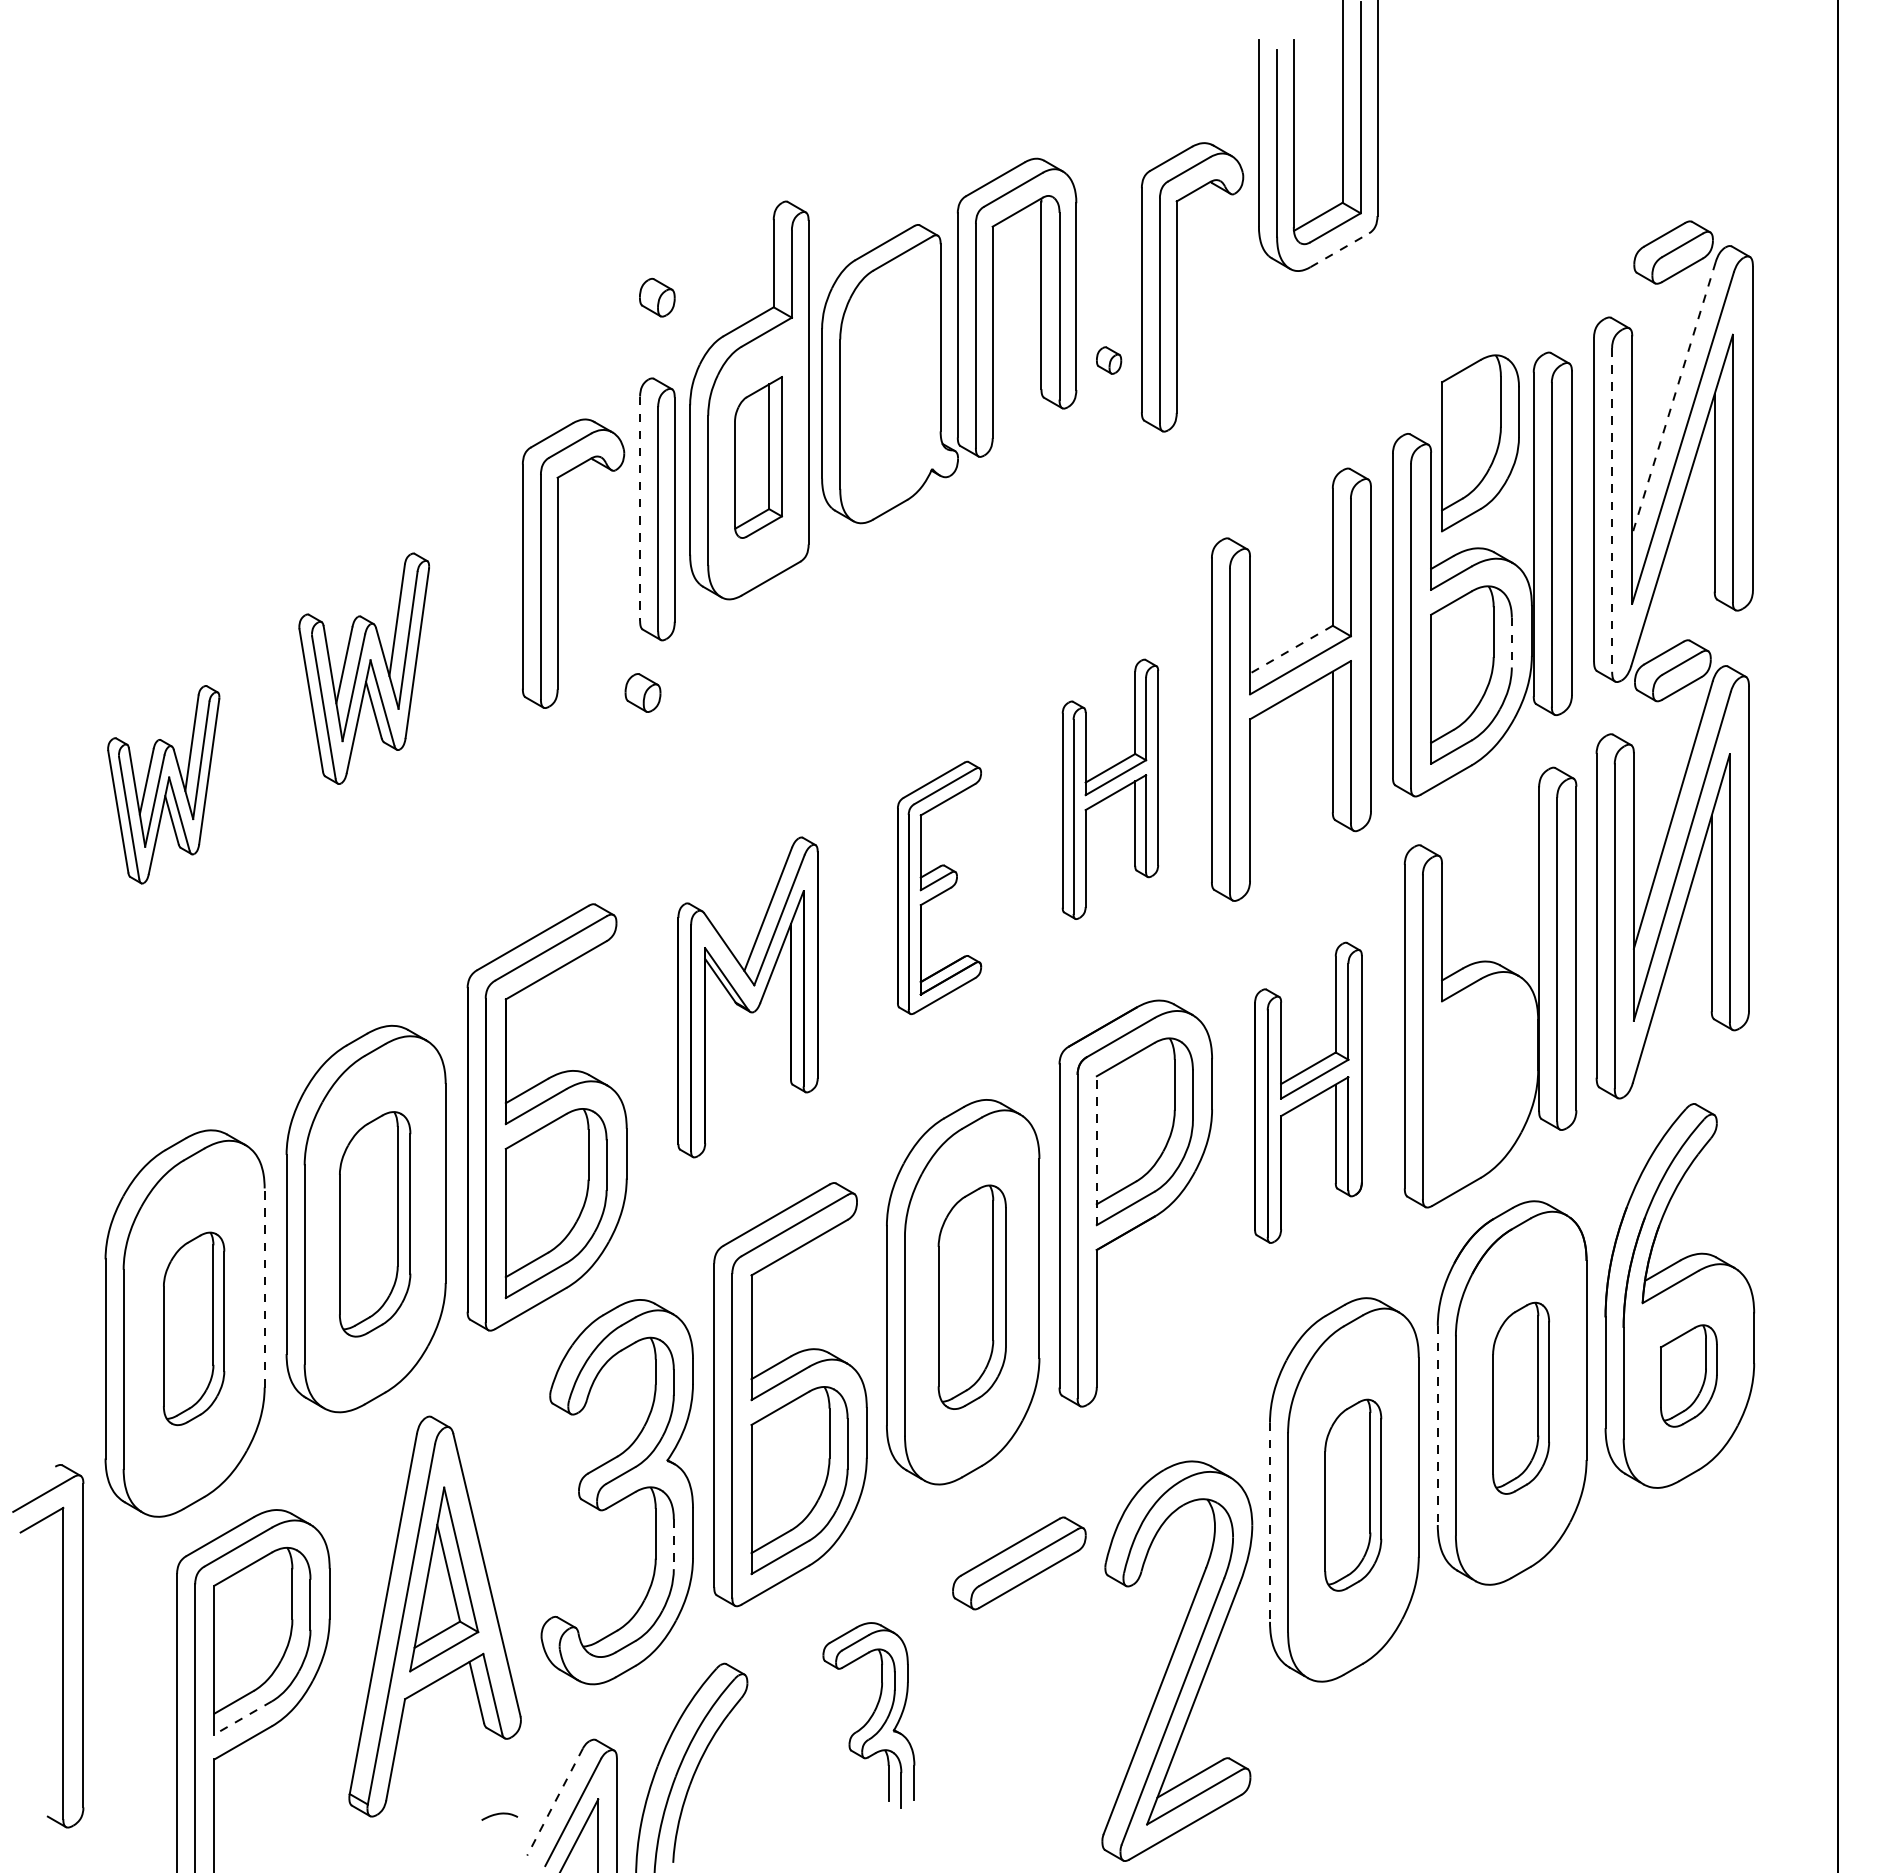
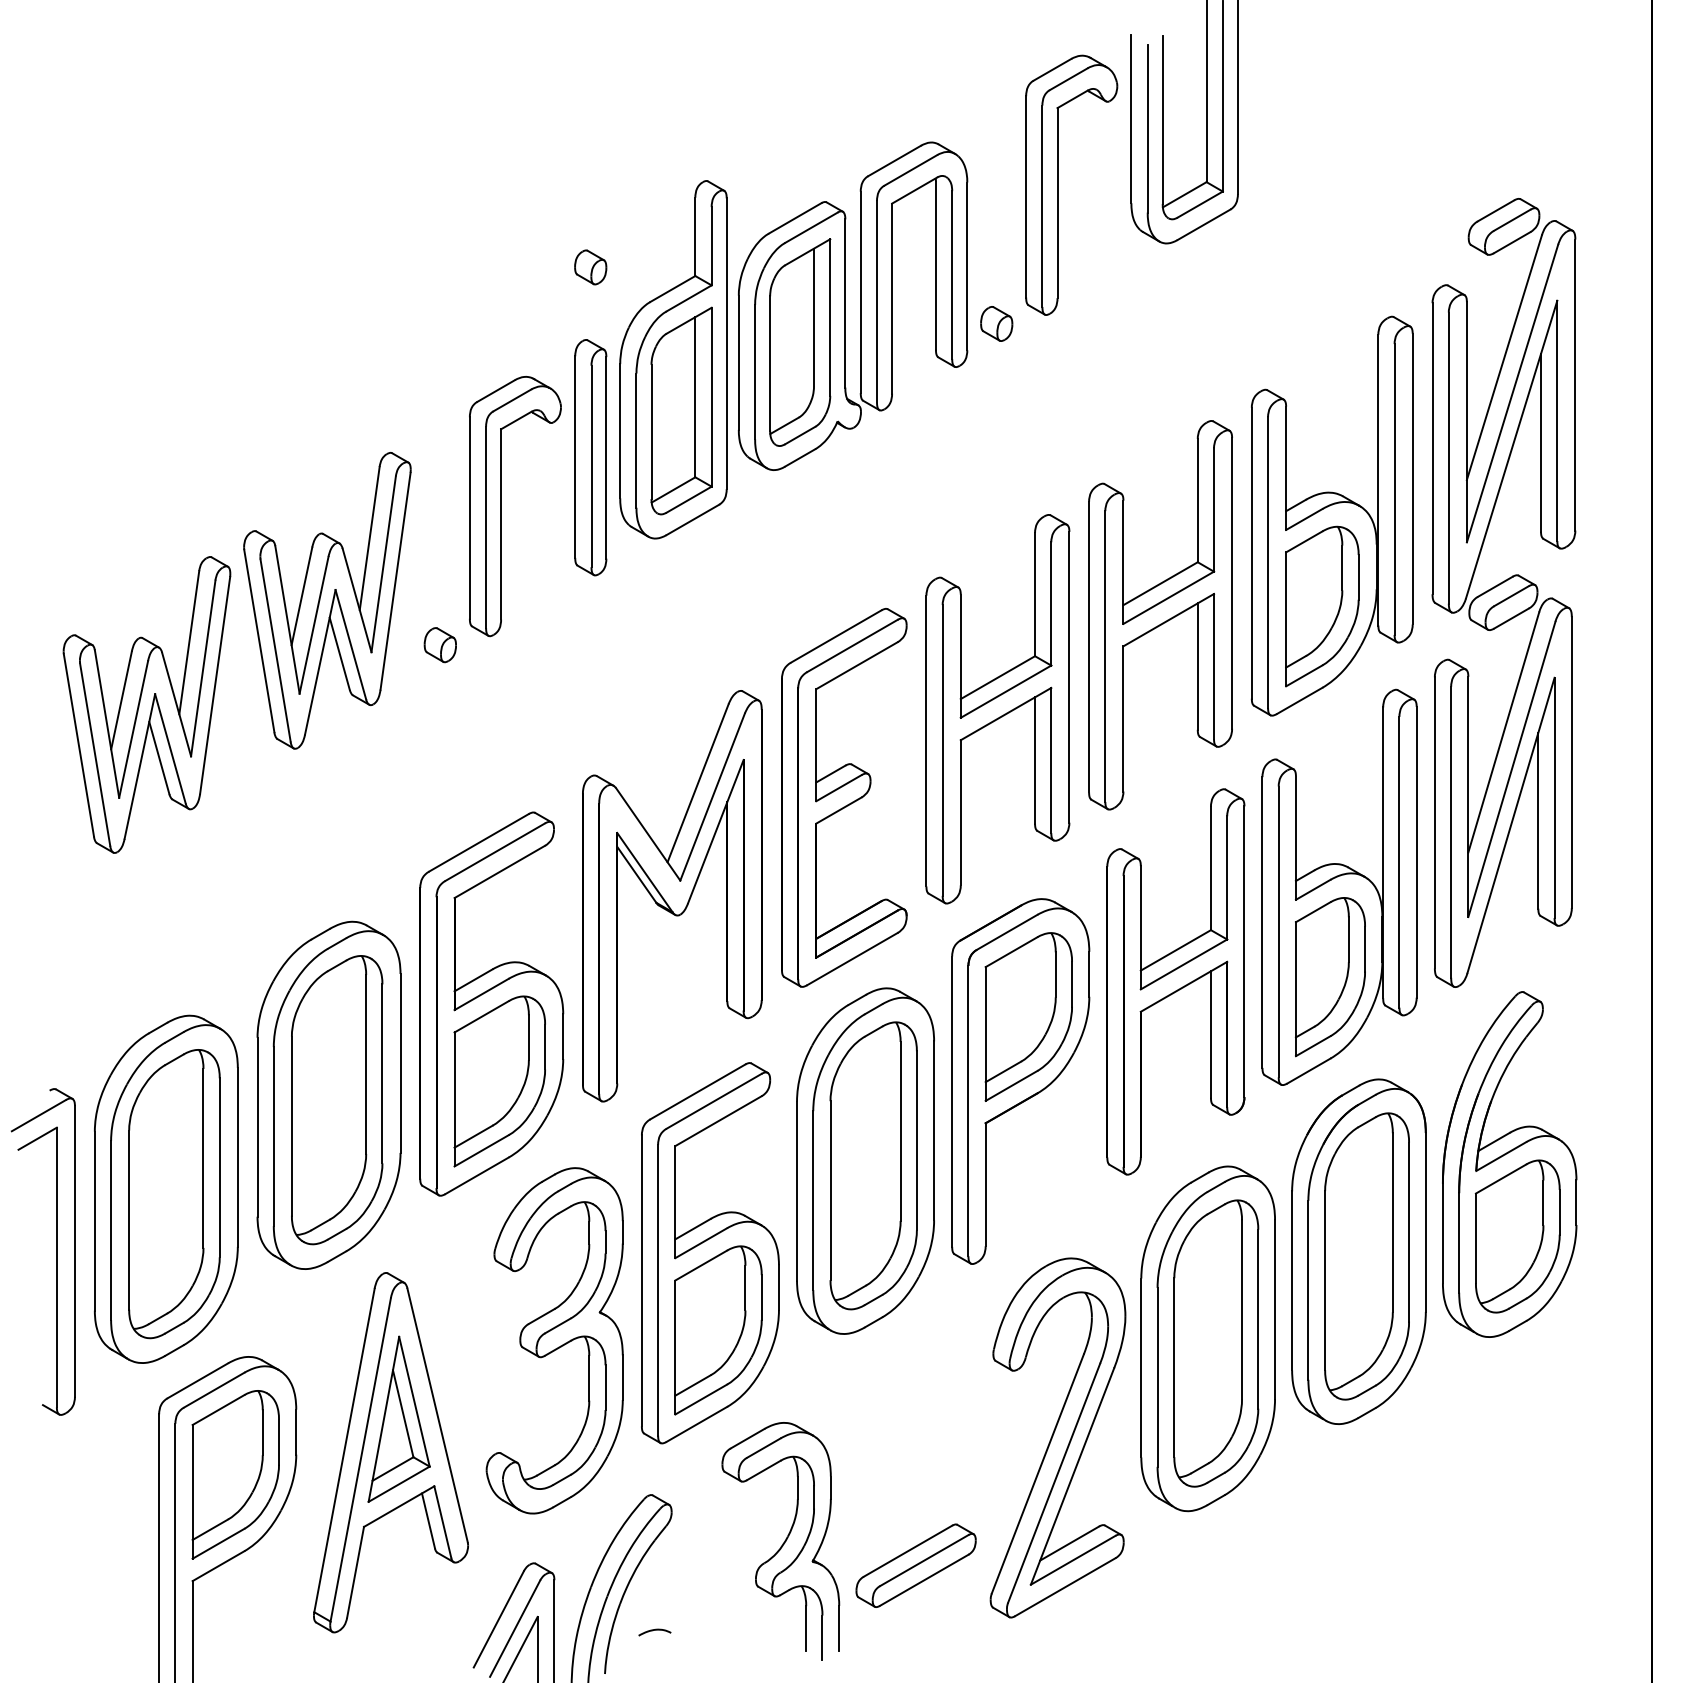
line: (1339, 250) -> (1203, 224), dashed -> solid
part: (1177, 287) -> (1058, 185), moved
part: (1108, 360) -> (996, 323), size x1.43
part: (890, 381) -> (800, 342), added
line: (1673, 398) -> (1503, 357), dashed -> solid
part: (1480, 443) -> (1330, 977), moved
part: (758, 457) -> (681, 411), size x1.43
line: (640, 509) -> (575, 457), dashed -> solid
line: (1612, 509) -> (1449, 457), dashed -> solid
line: (1511, 642) -> (1358, 577), dashed -> solid
line: (1291, 649) -> (1160, 583), dashed -> solid
part: (363, 668) -> (326, 600), size x1.43
part: (642, 692) -> (439, 644), moved
part: (163, 784) -> (146, 704), size x1.67
part: (1110, 789) -> (997, 709), size x1.67
part: (939, 887) -> (844, 797), size x1.67
part: (747, 997) -> (671, 896), size x1.43
part: (1308, 1092) -> (1175, 981), size x1.43
line: (1096, 1150) -> (985, 1033), dashed -> solid
part: (374, 1224) -> (336, 1100), size x1.43
line: (264, 1287) -> (237, 1156), dashed -> solid
part: (972, 1296) -> (873, 1165), size x1.43
part: (193, 1328) -> (173, 1193), size x1.67
part: (1688, 1375) -> (1517, 1236), size x1.67
part: (1520, 1398) -> (1366, 1256), size x1.67
line: (1437, 1425) -> (1291, 1280), dashed -> solid
part: (1352, 1495) -> (1215, 1343), size x1.67
line: (1269, 1522) -> (1140, 1368), dashed -> solid
line: (673, 1544) -> (605, 1387), dashed -> solid
part: (1019, 1563) -> (916, 1565), moved
part: (62, 1646) -> (56, 1252), moved
part: (1177, 1660) -> (1058, 1437), moved
part: (868, 1715) -> (780, 1541), size x1.43
line: (242, 1718) -> (217, 1544), dashed -> solid
line: (554, 1802) -> (498, 1619), dashed -> solid
curve: (499, 1814) -> (654, 1630), moved

